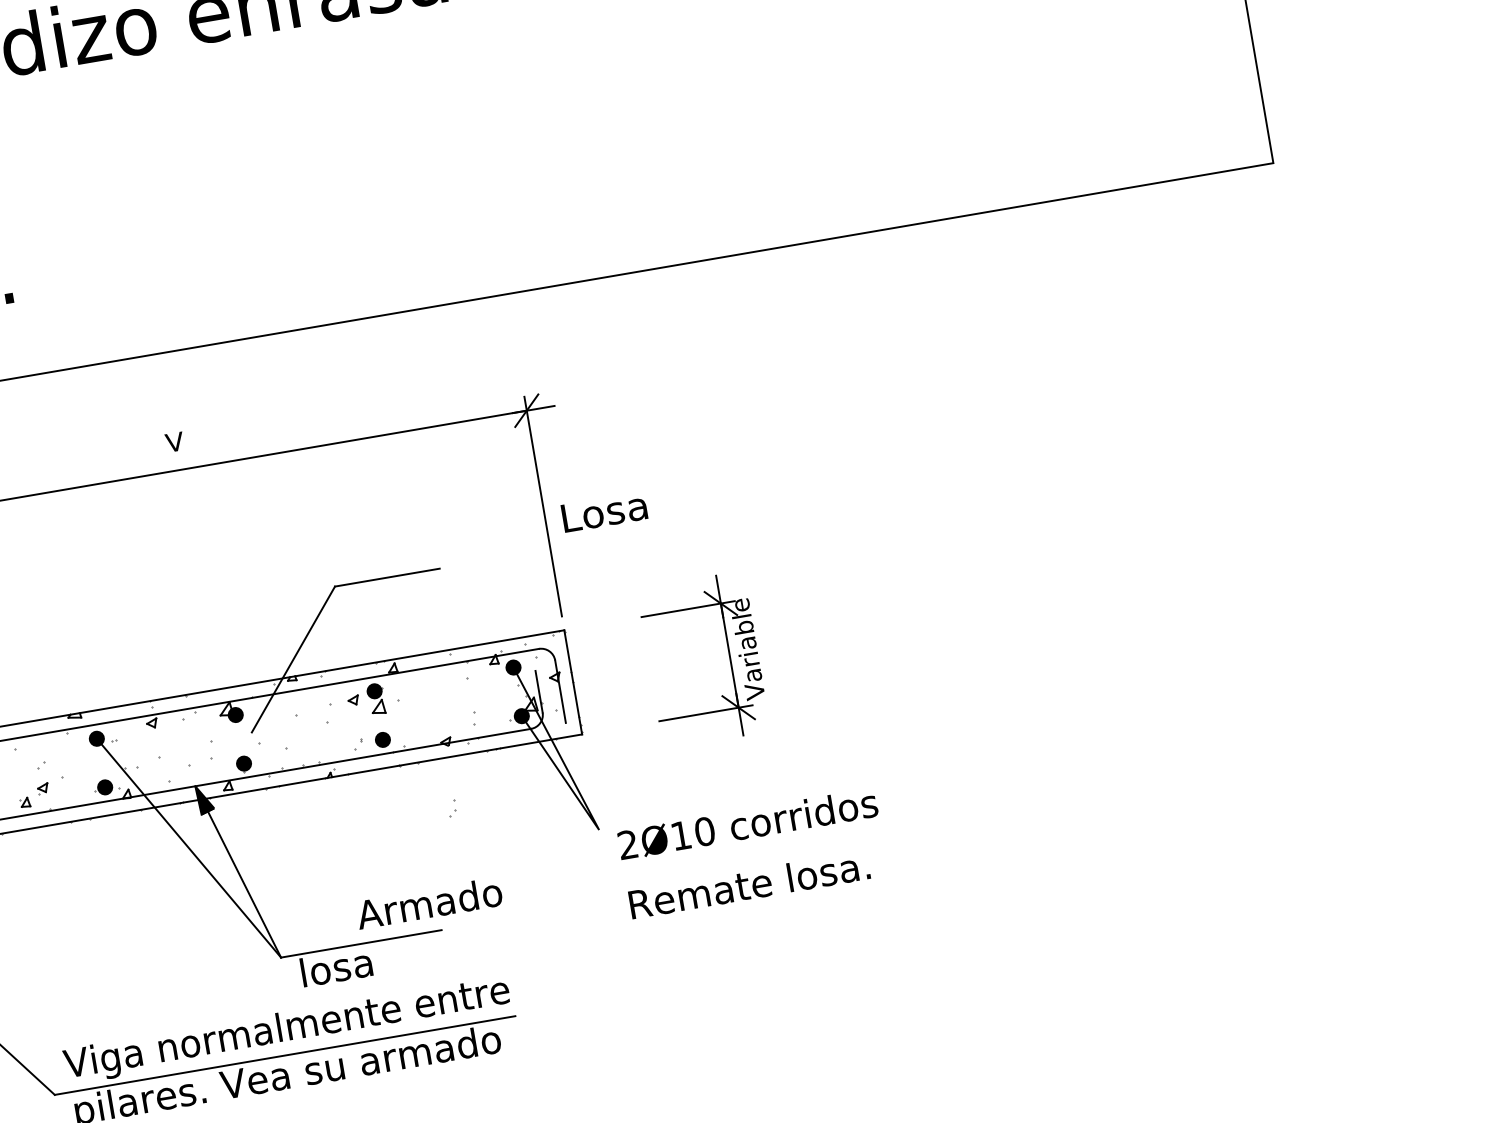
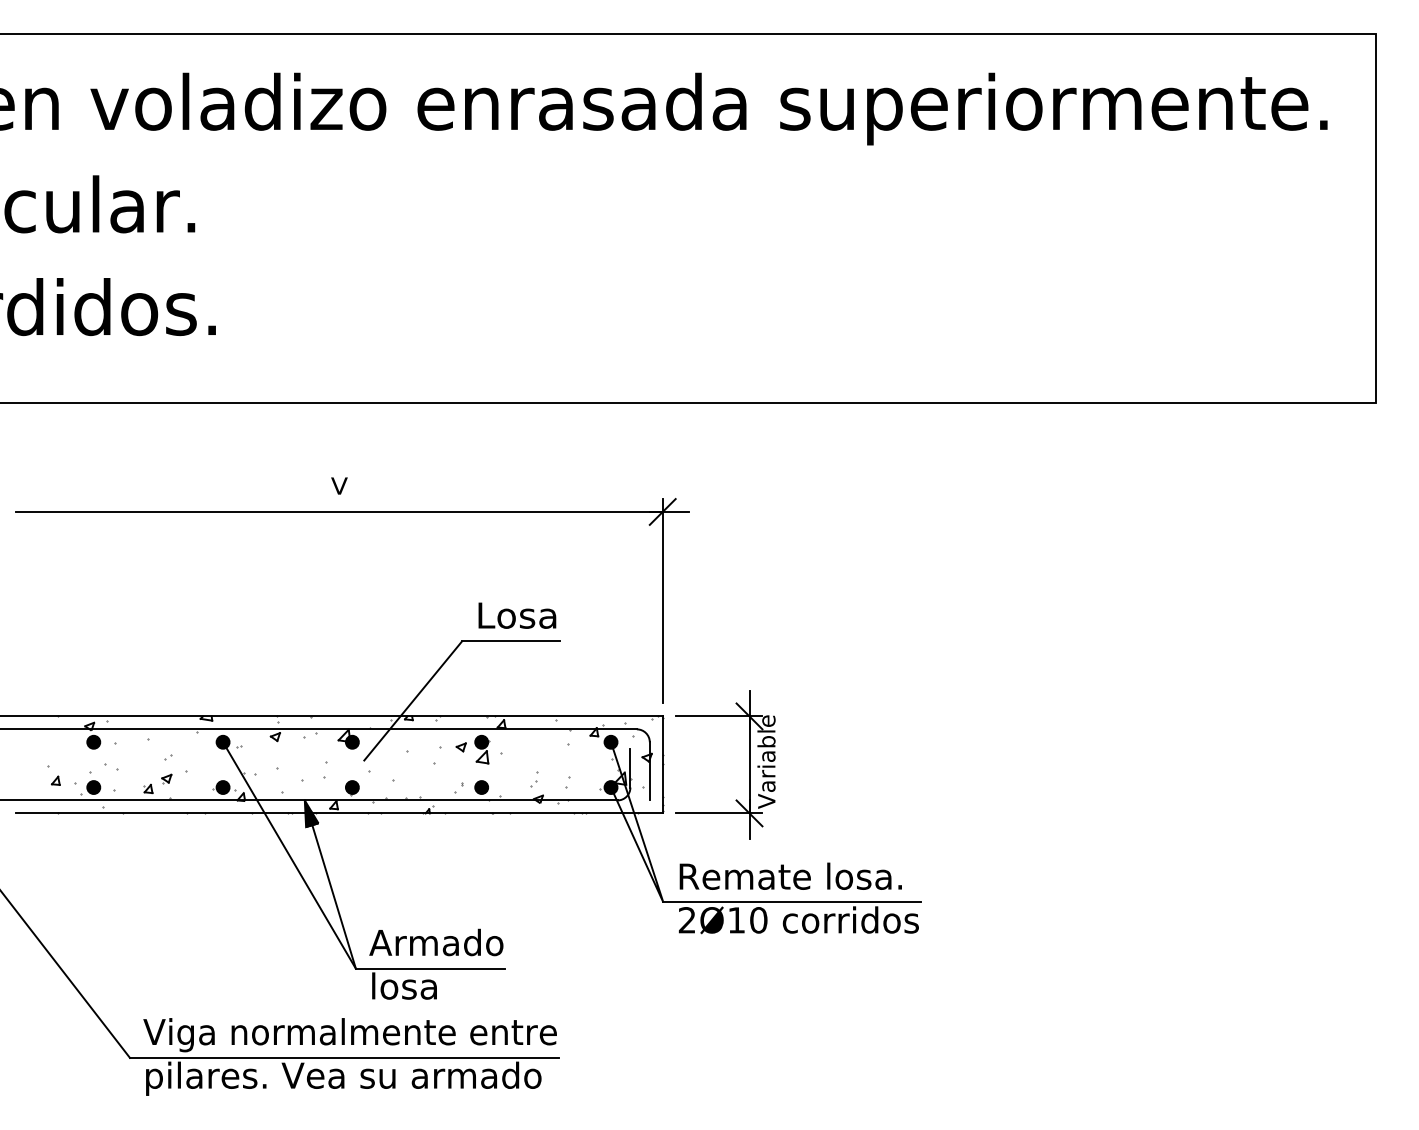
text: (604, 511) -> (517, 615), moved
part: (729, 655) -> (749, 764), moved
line: (736, 806) -> (791, 902), added
part: (453, 808) -> (534, 779), moved
text: (748, 884) -> (790, 875), moved
text: (429, 903) -> (436, 942), moved

